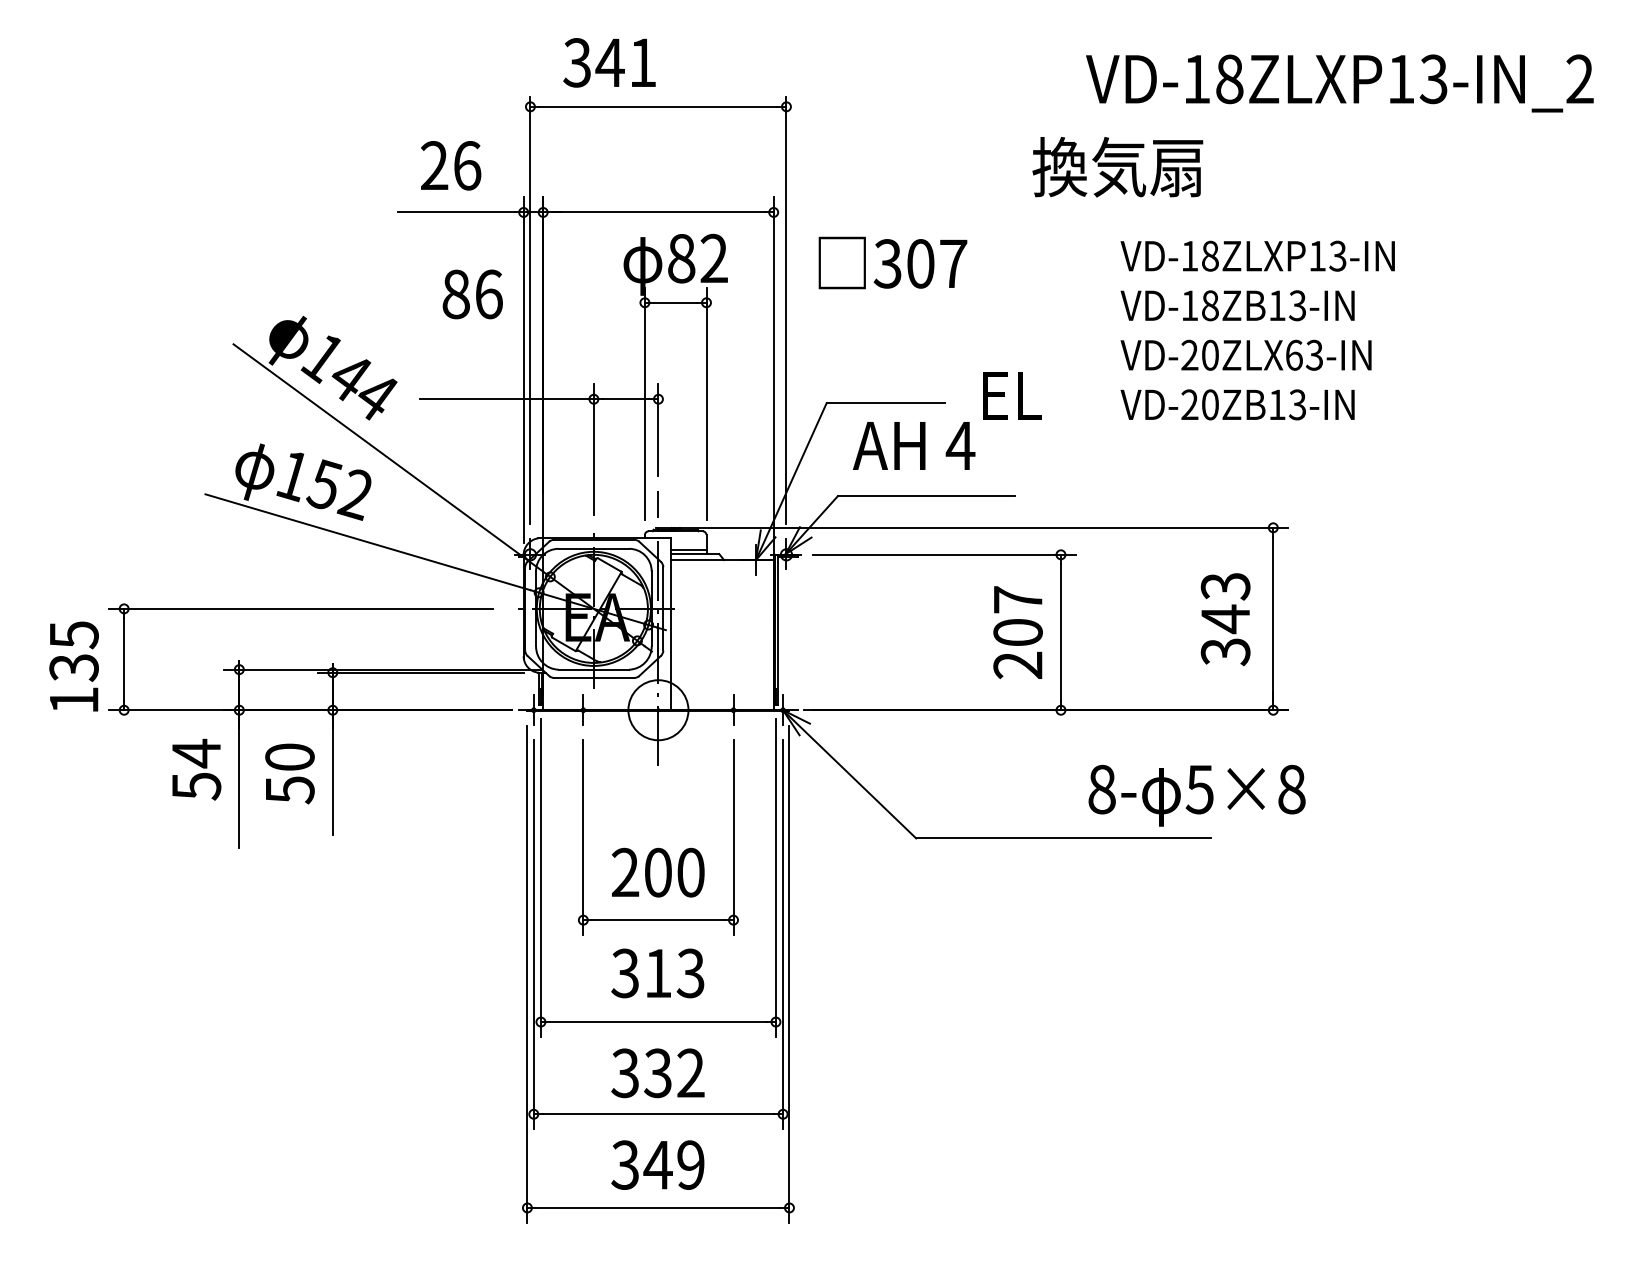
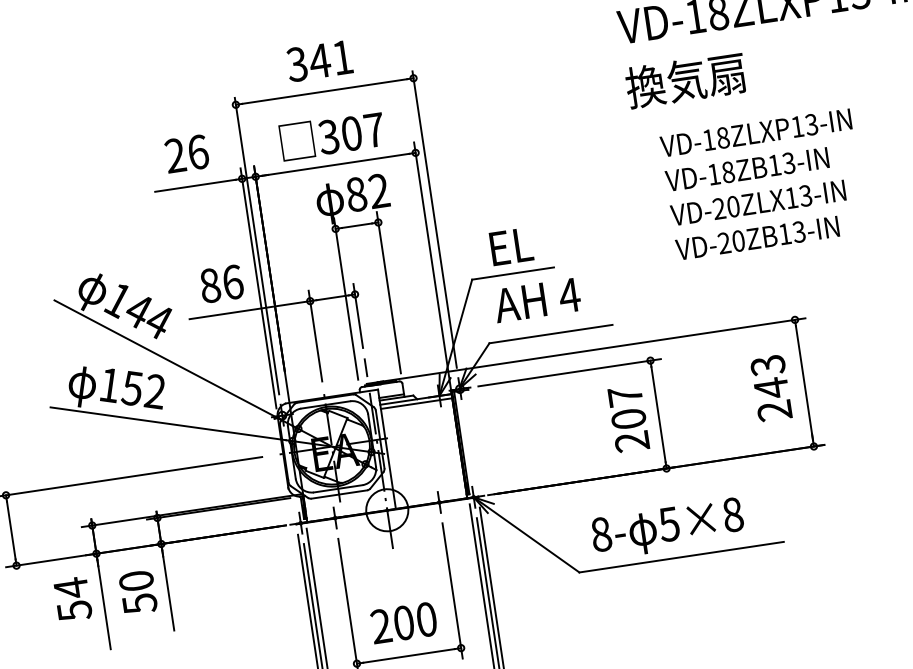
text: (609, 62) -> (319, 60), moved
text: (1117, 167) -> (685, 80), moved
text: (892, 262) -> (332, 135), moved
text: (472, 294) -> (221, 284), moved
text: (1294, 354) -> (791, 197), VD-20ZLX63-IN -> VD-20ZLX13-IN
text: (1012, 395) -> (511, 246), moved
line: (721, 566) -> (416, 403), added
text: (1225, 652) -> (774, 411), 343 -> 243
text: (1196, 795) -> (667, 528), moved

